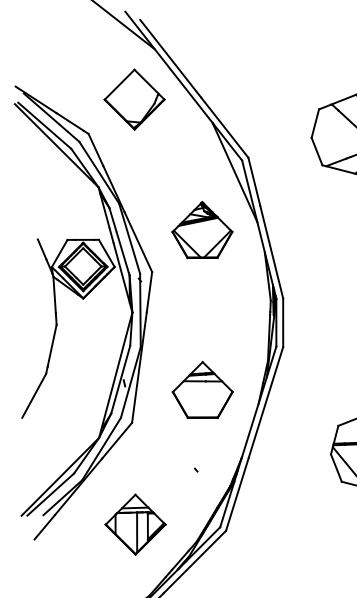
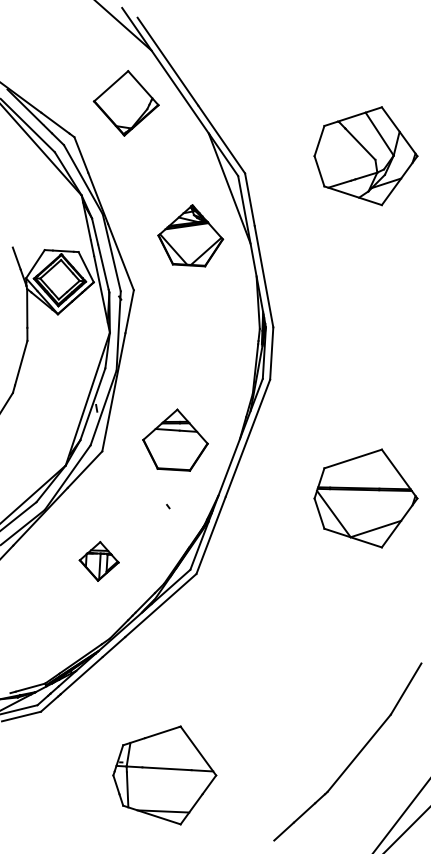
part: (202, 230) -> (190, 235), moved
part: (202, 389) -> (175, 439), moved
part: (134, 524) -> (98, 561), size x0.6

